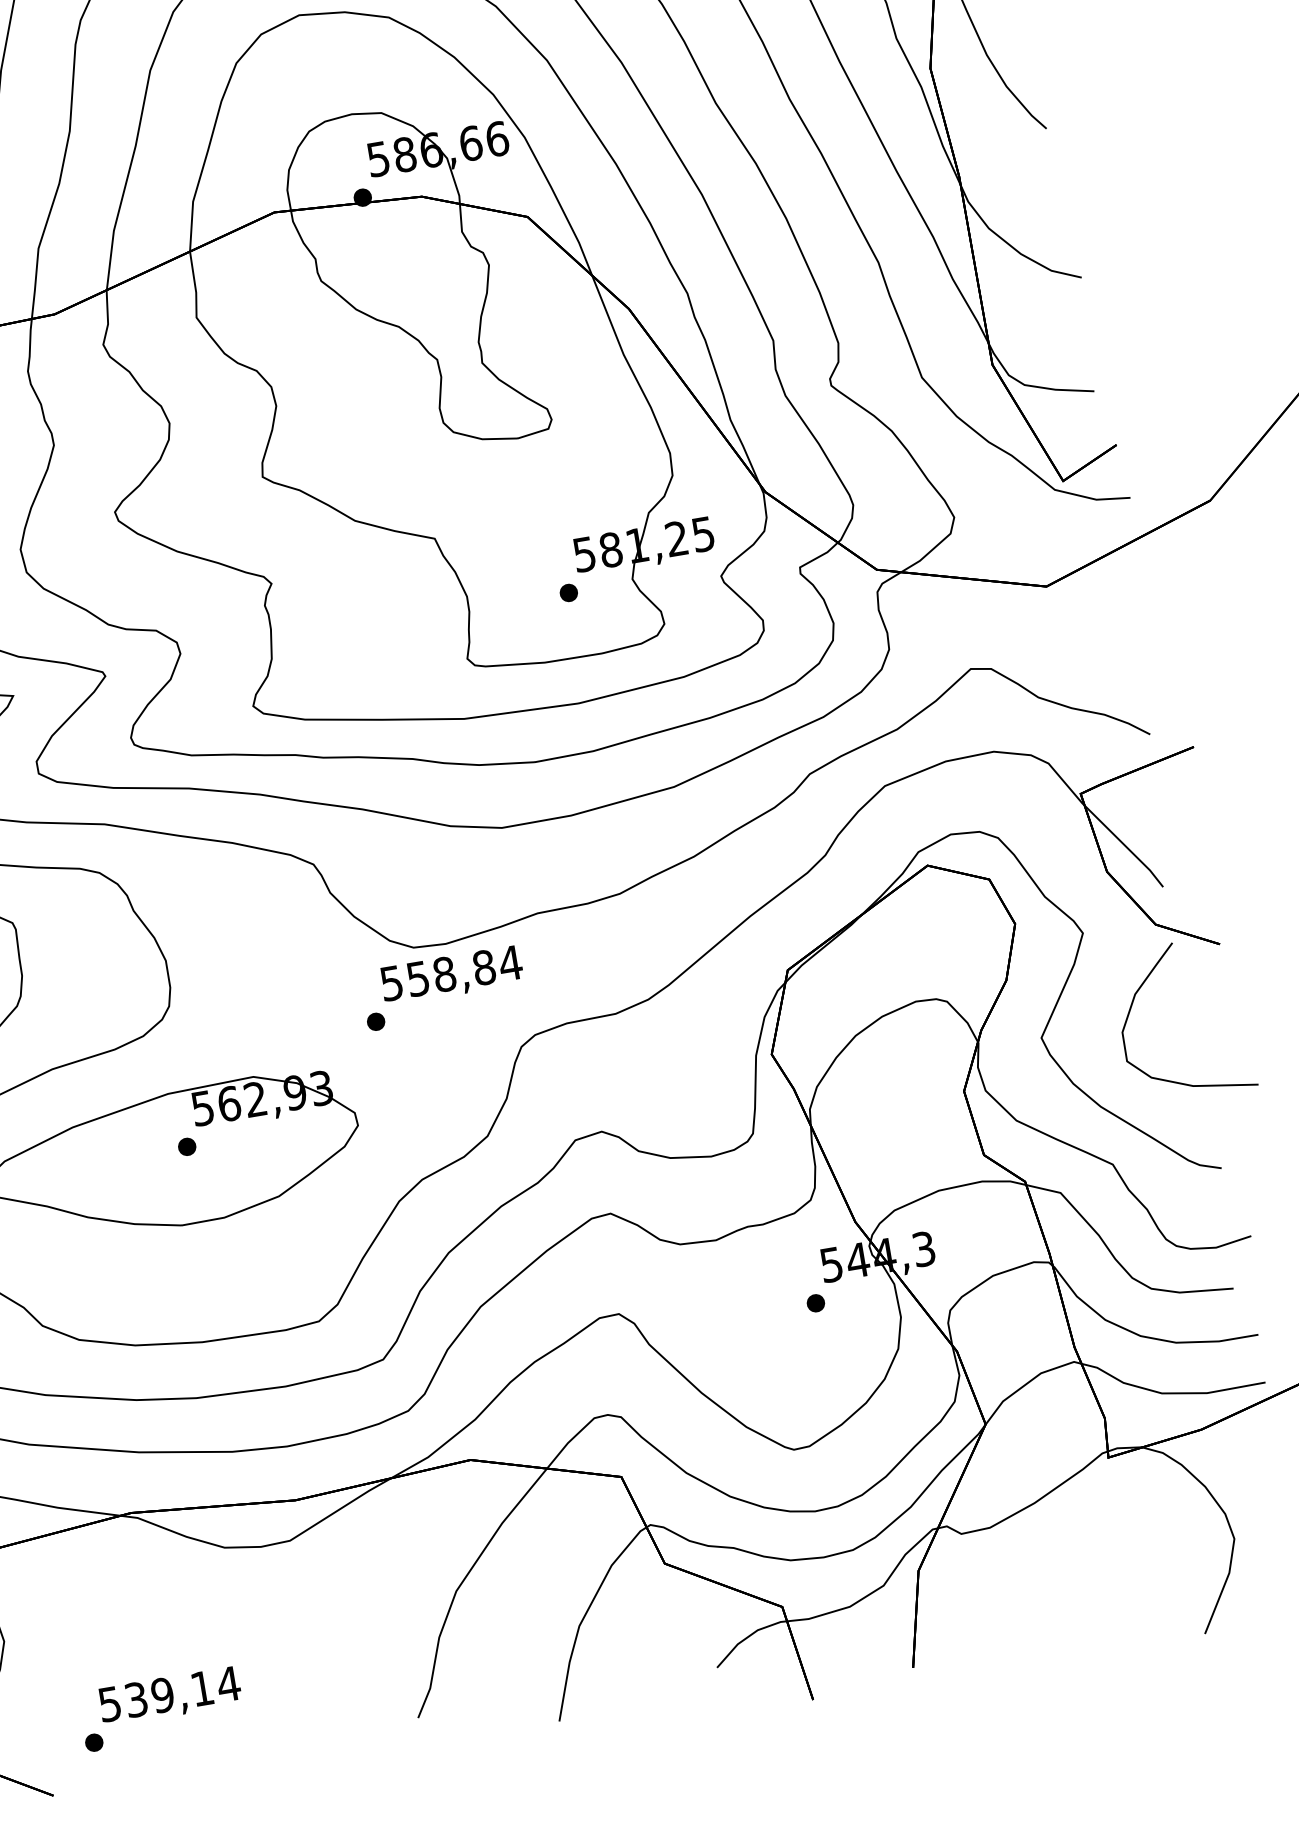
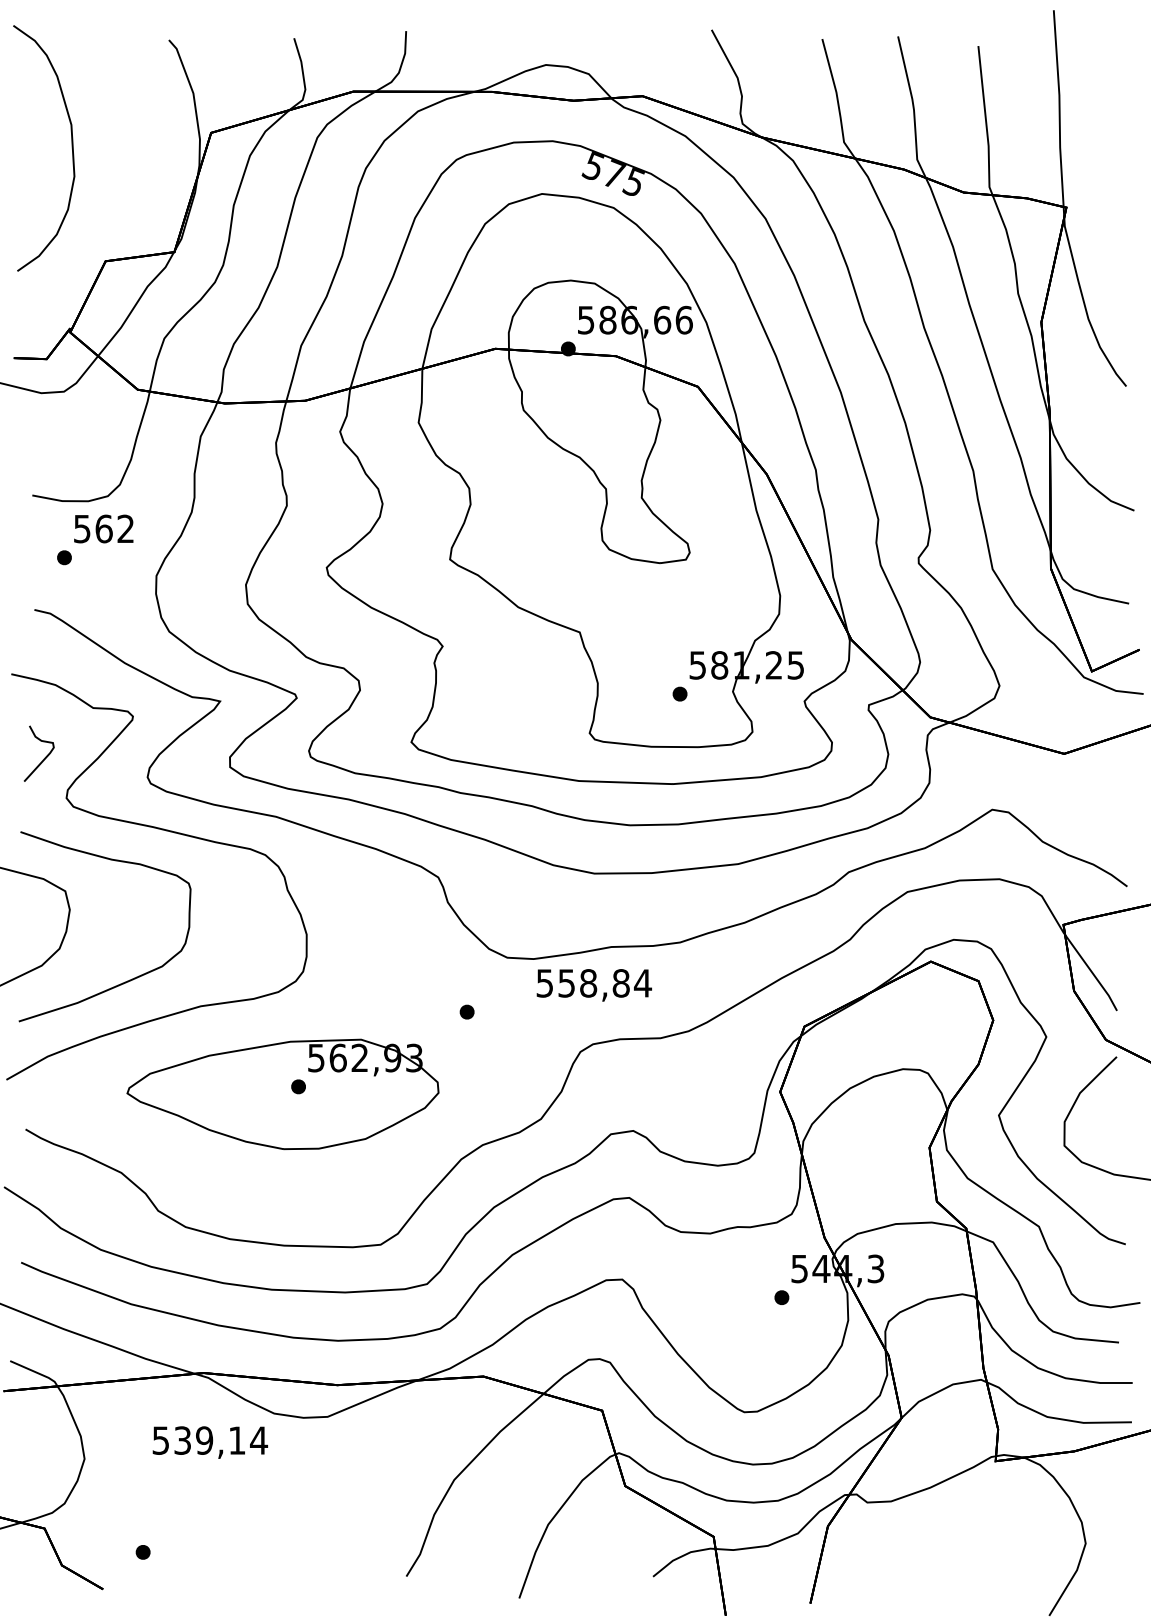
text: (451, 975) -> (593, 985), moved
text: (169, 1696) -> (209, 1442), moved

